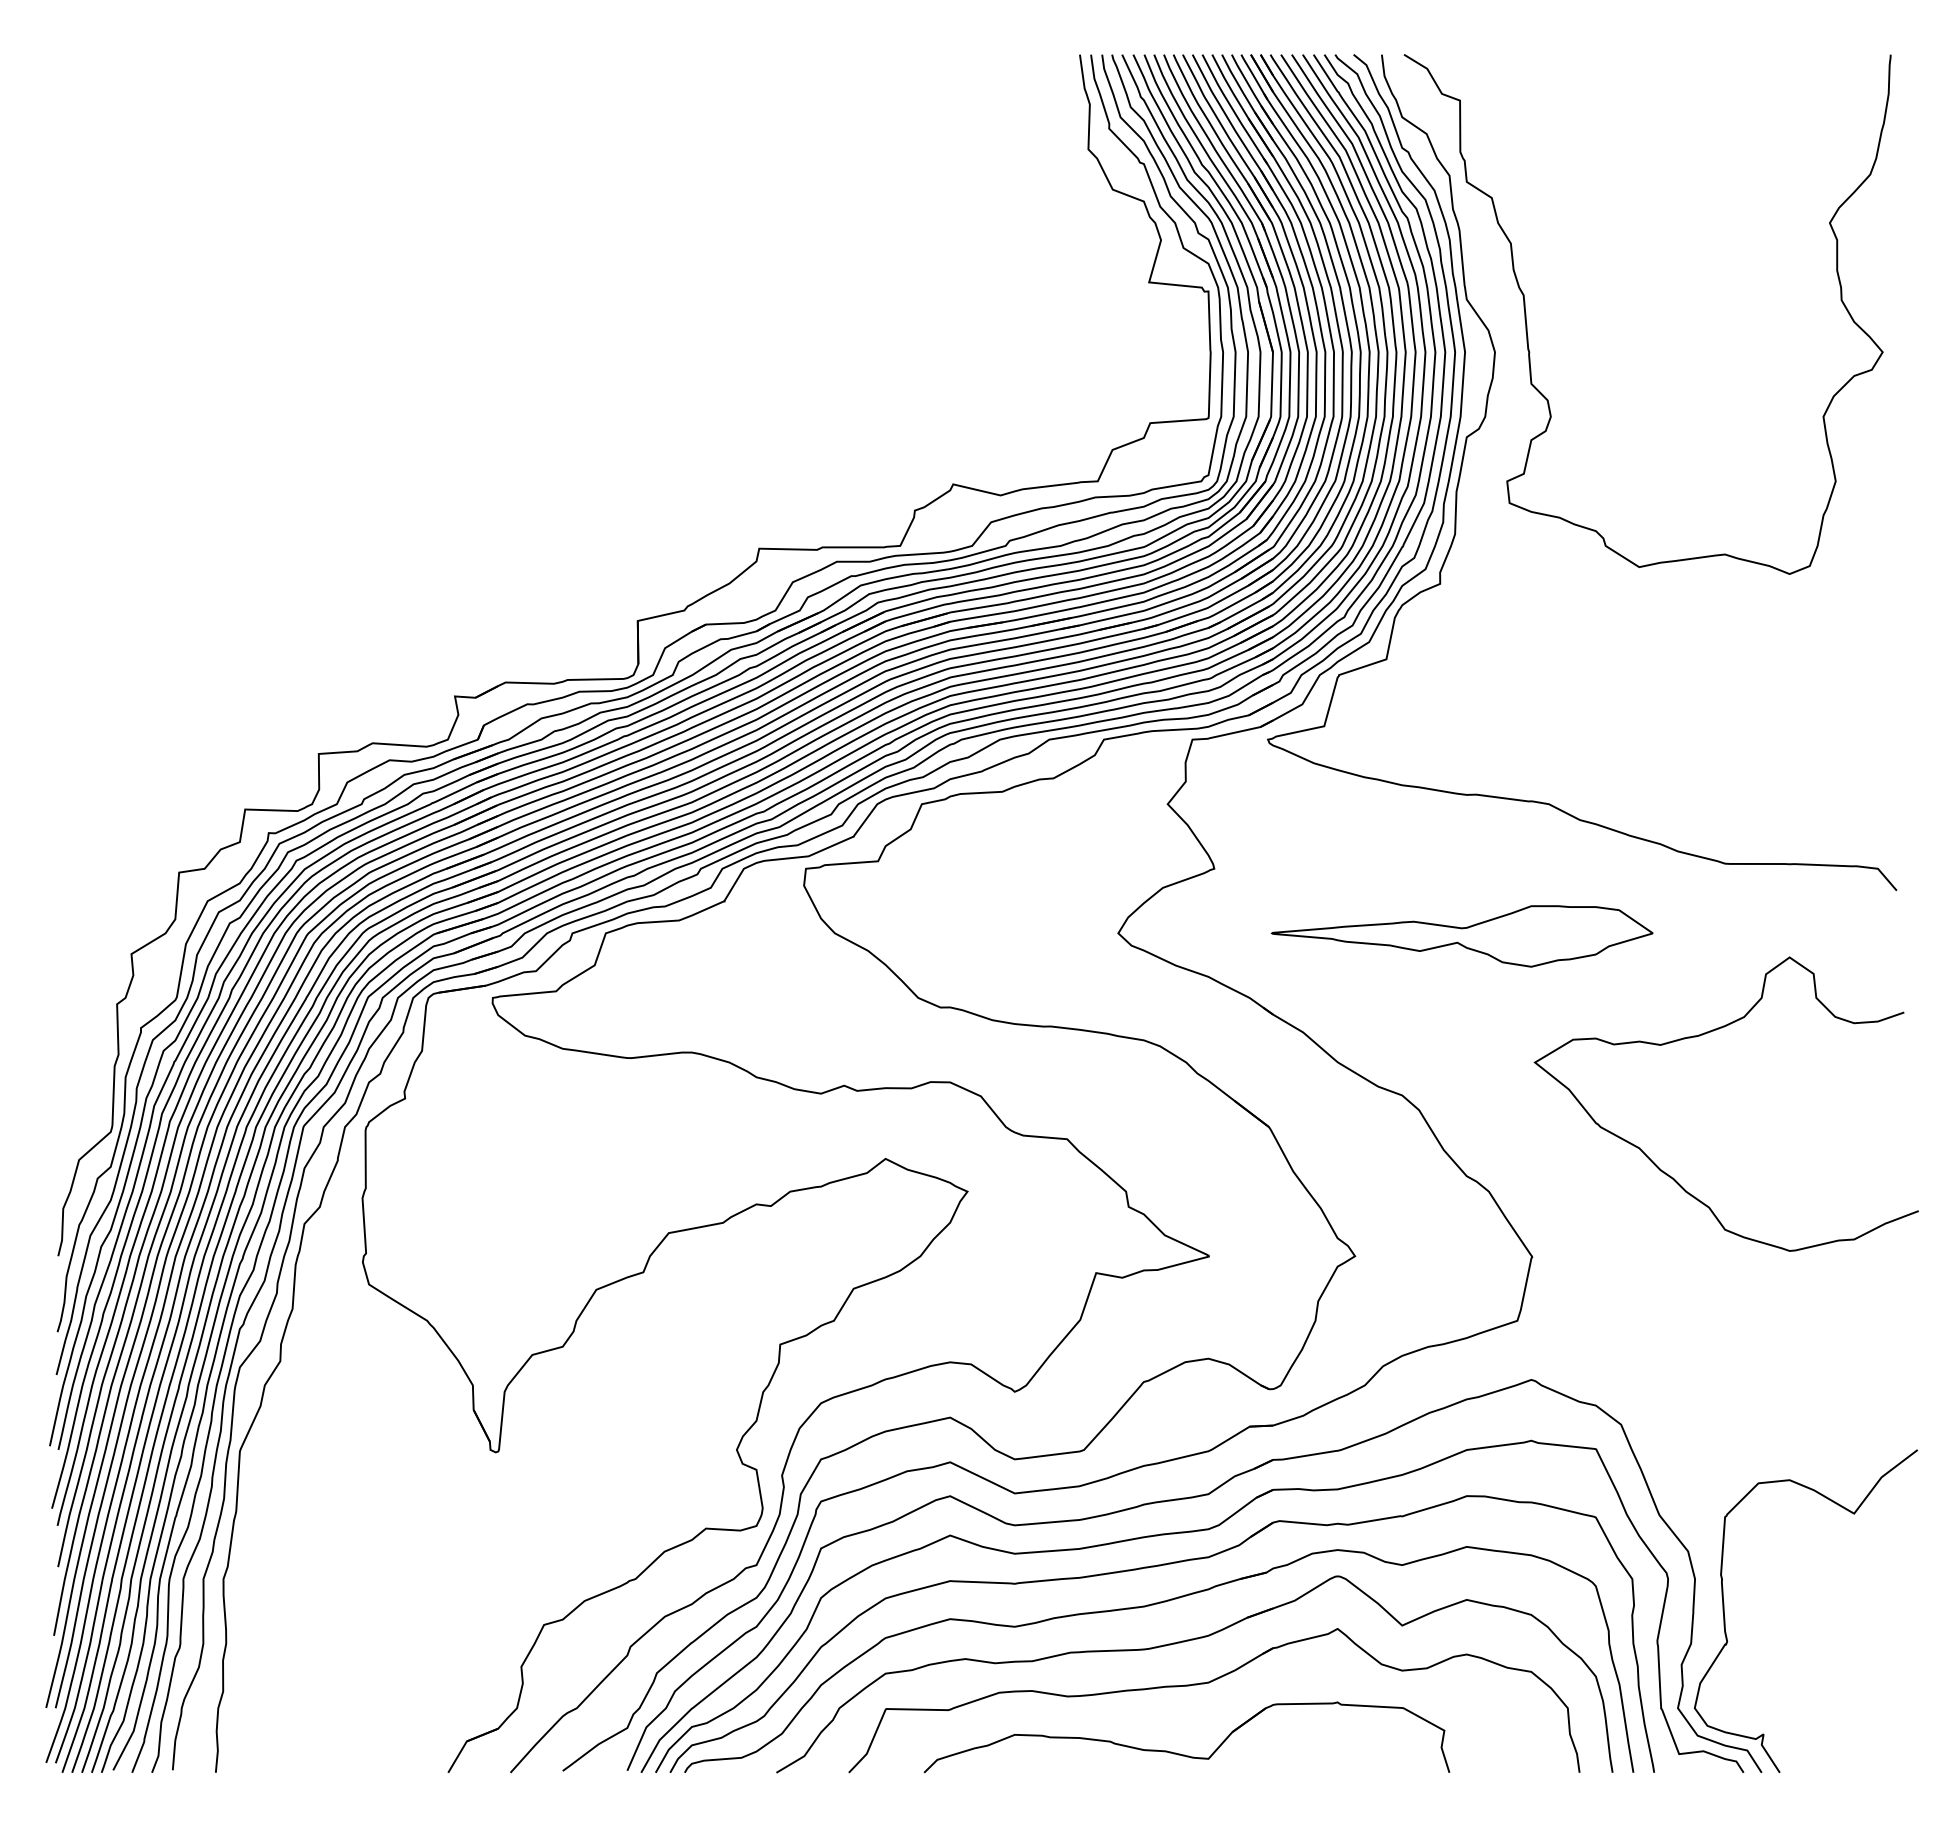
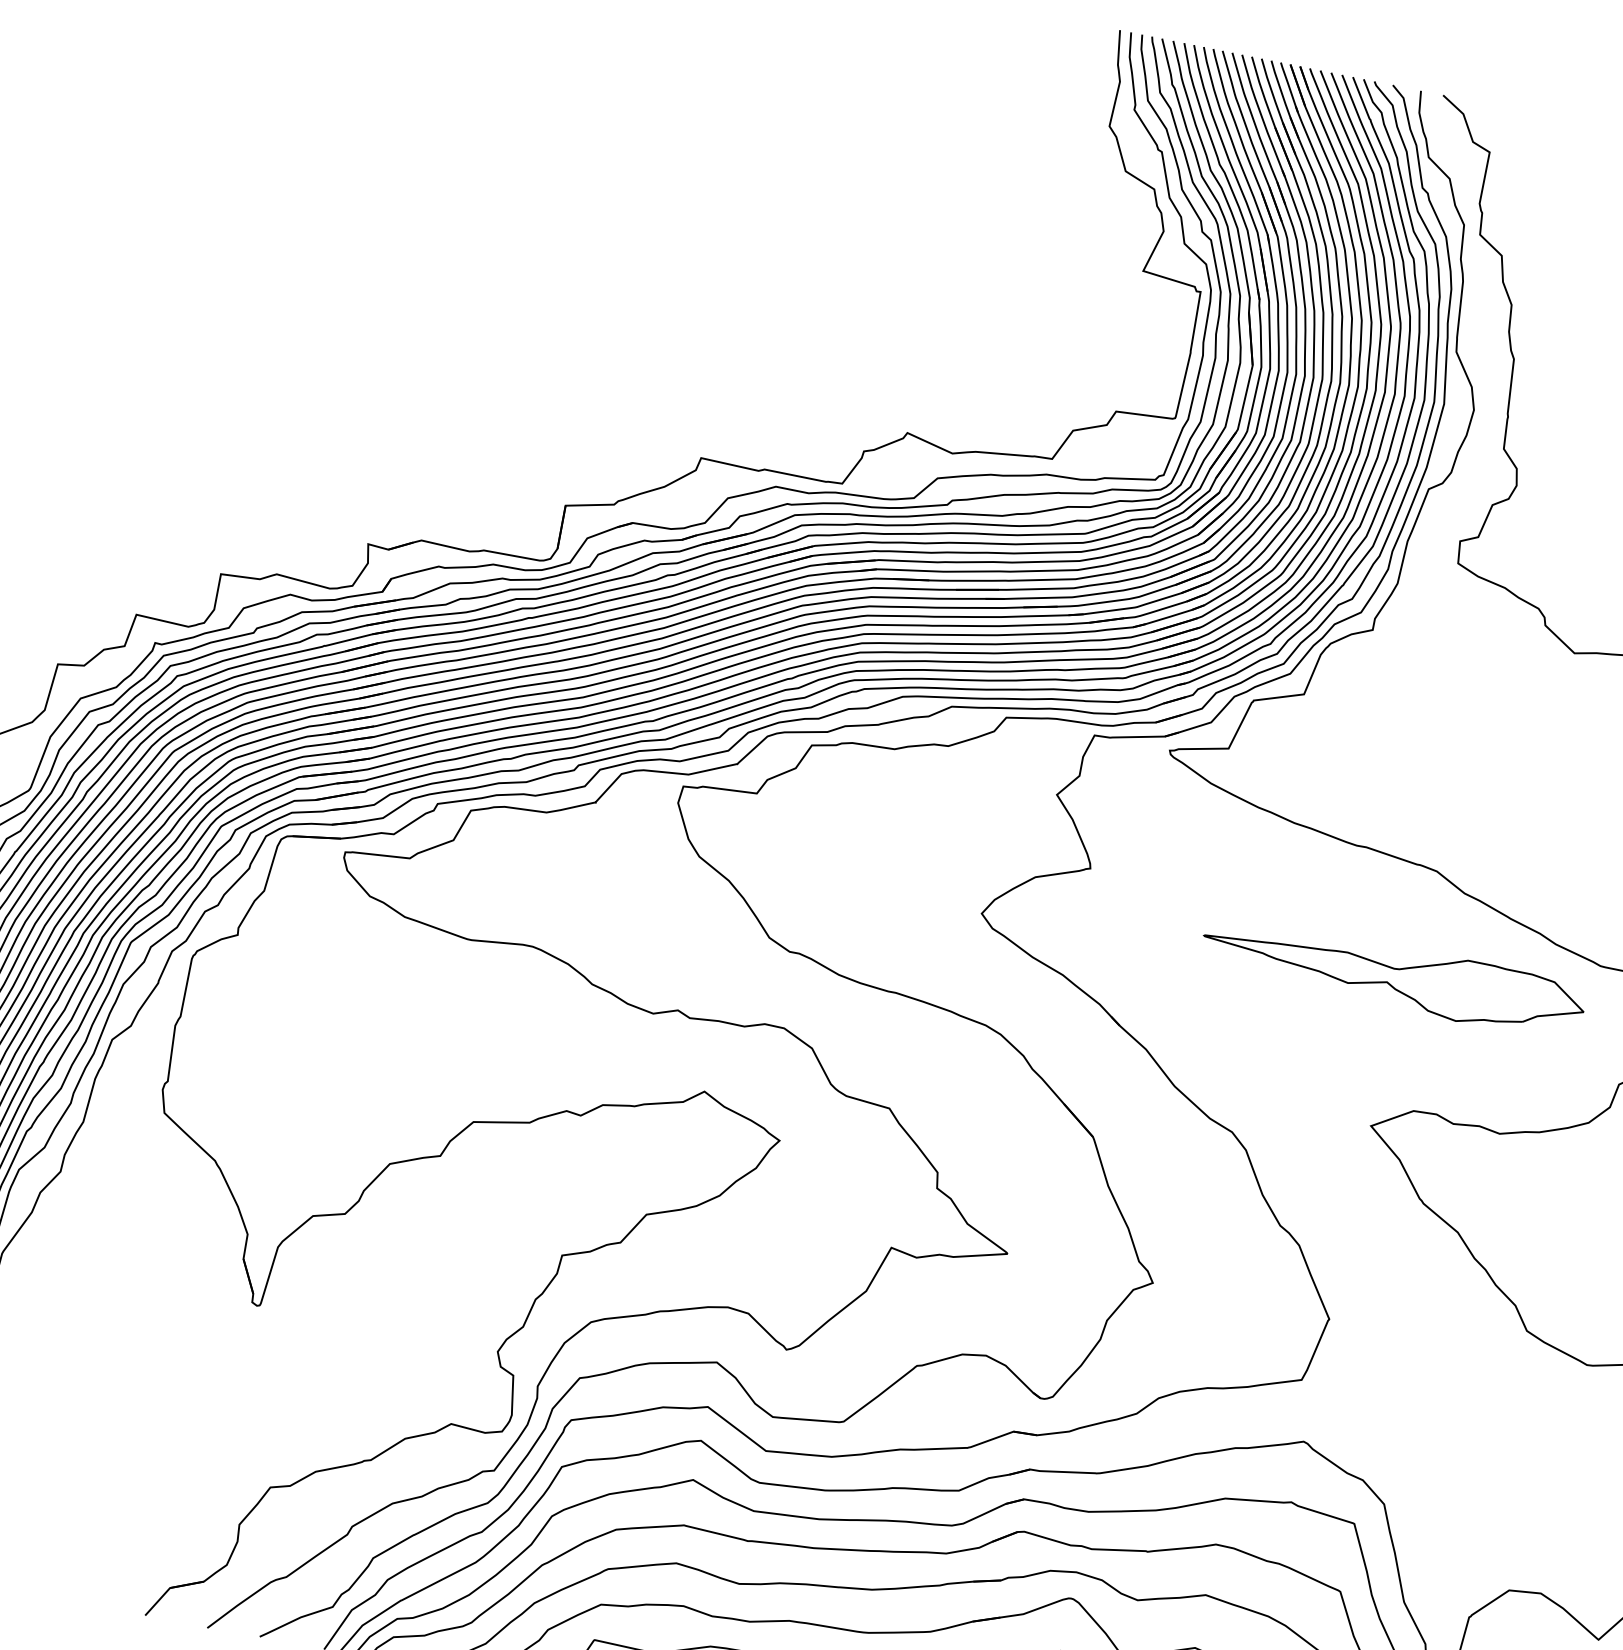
part: (1461, 936) -> (1392, 976), moved

